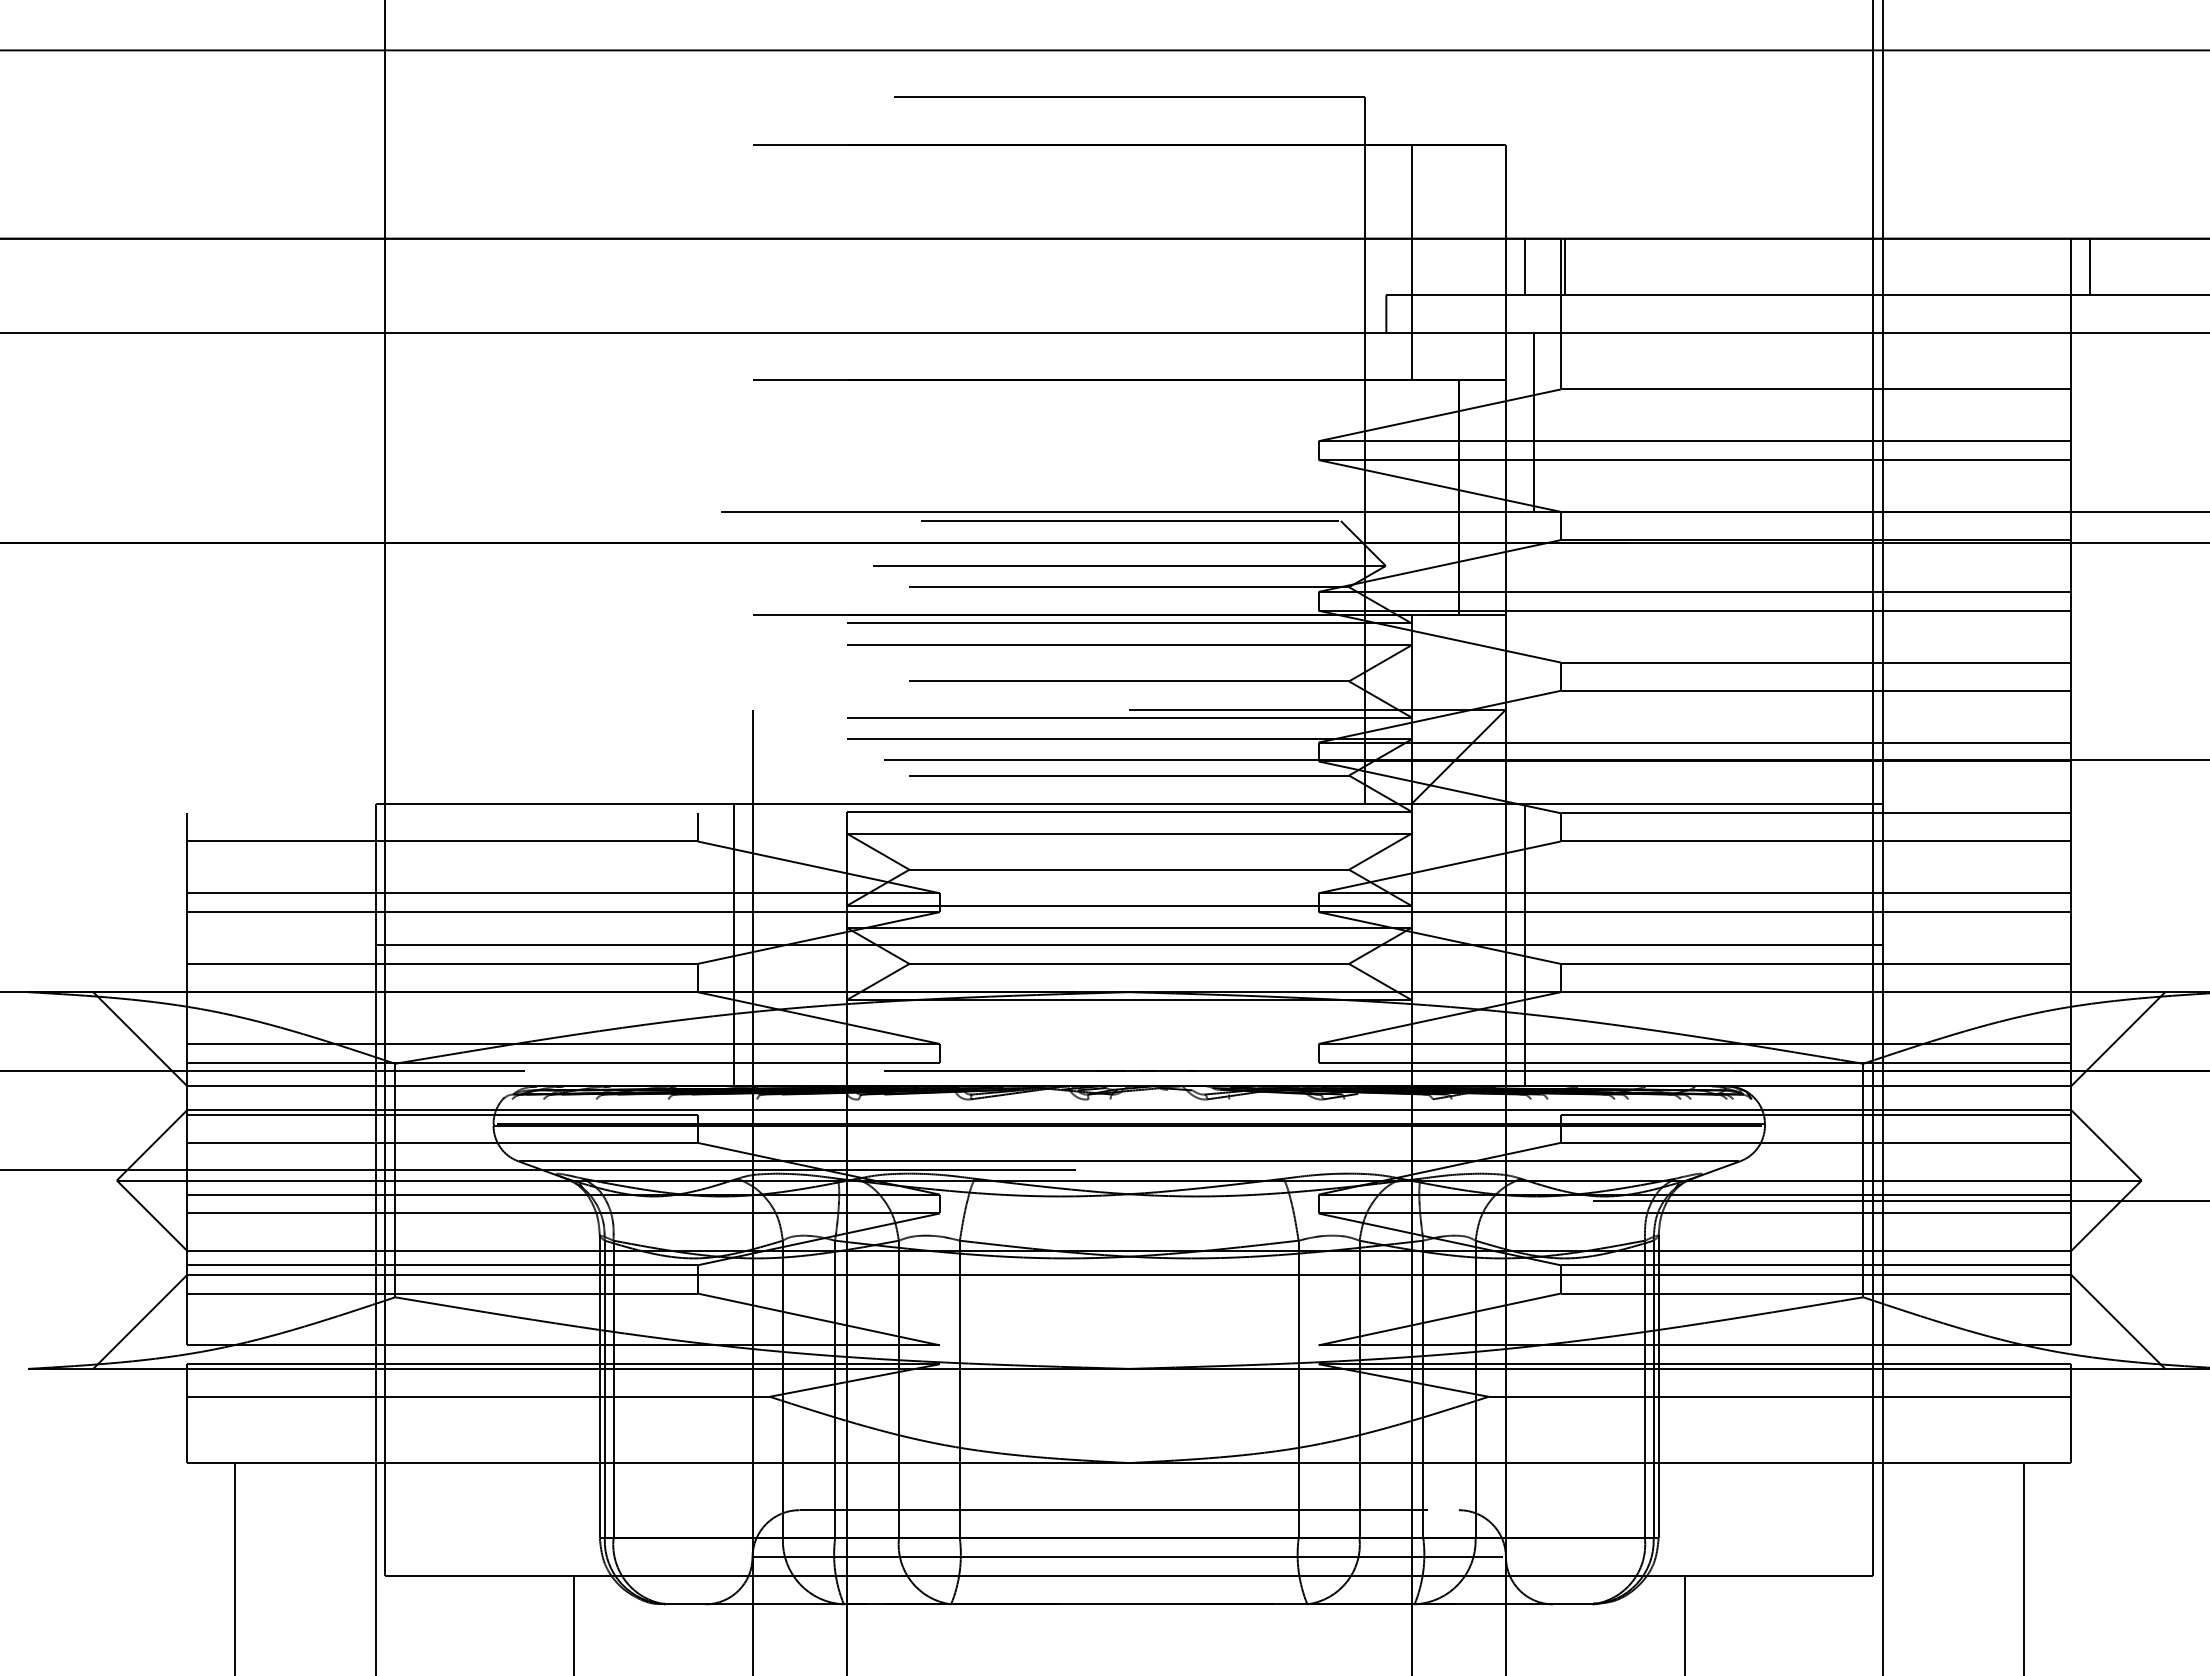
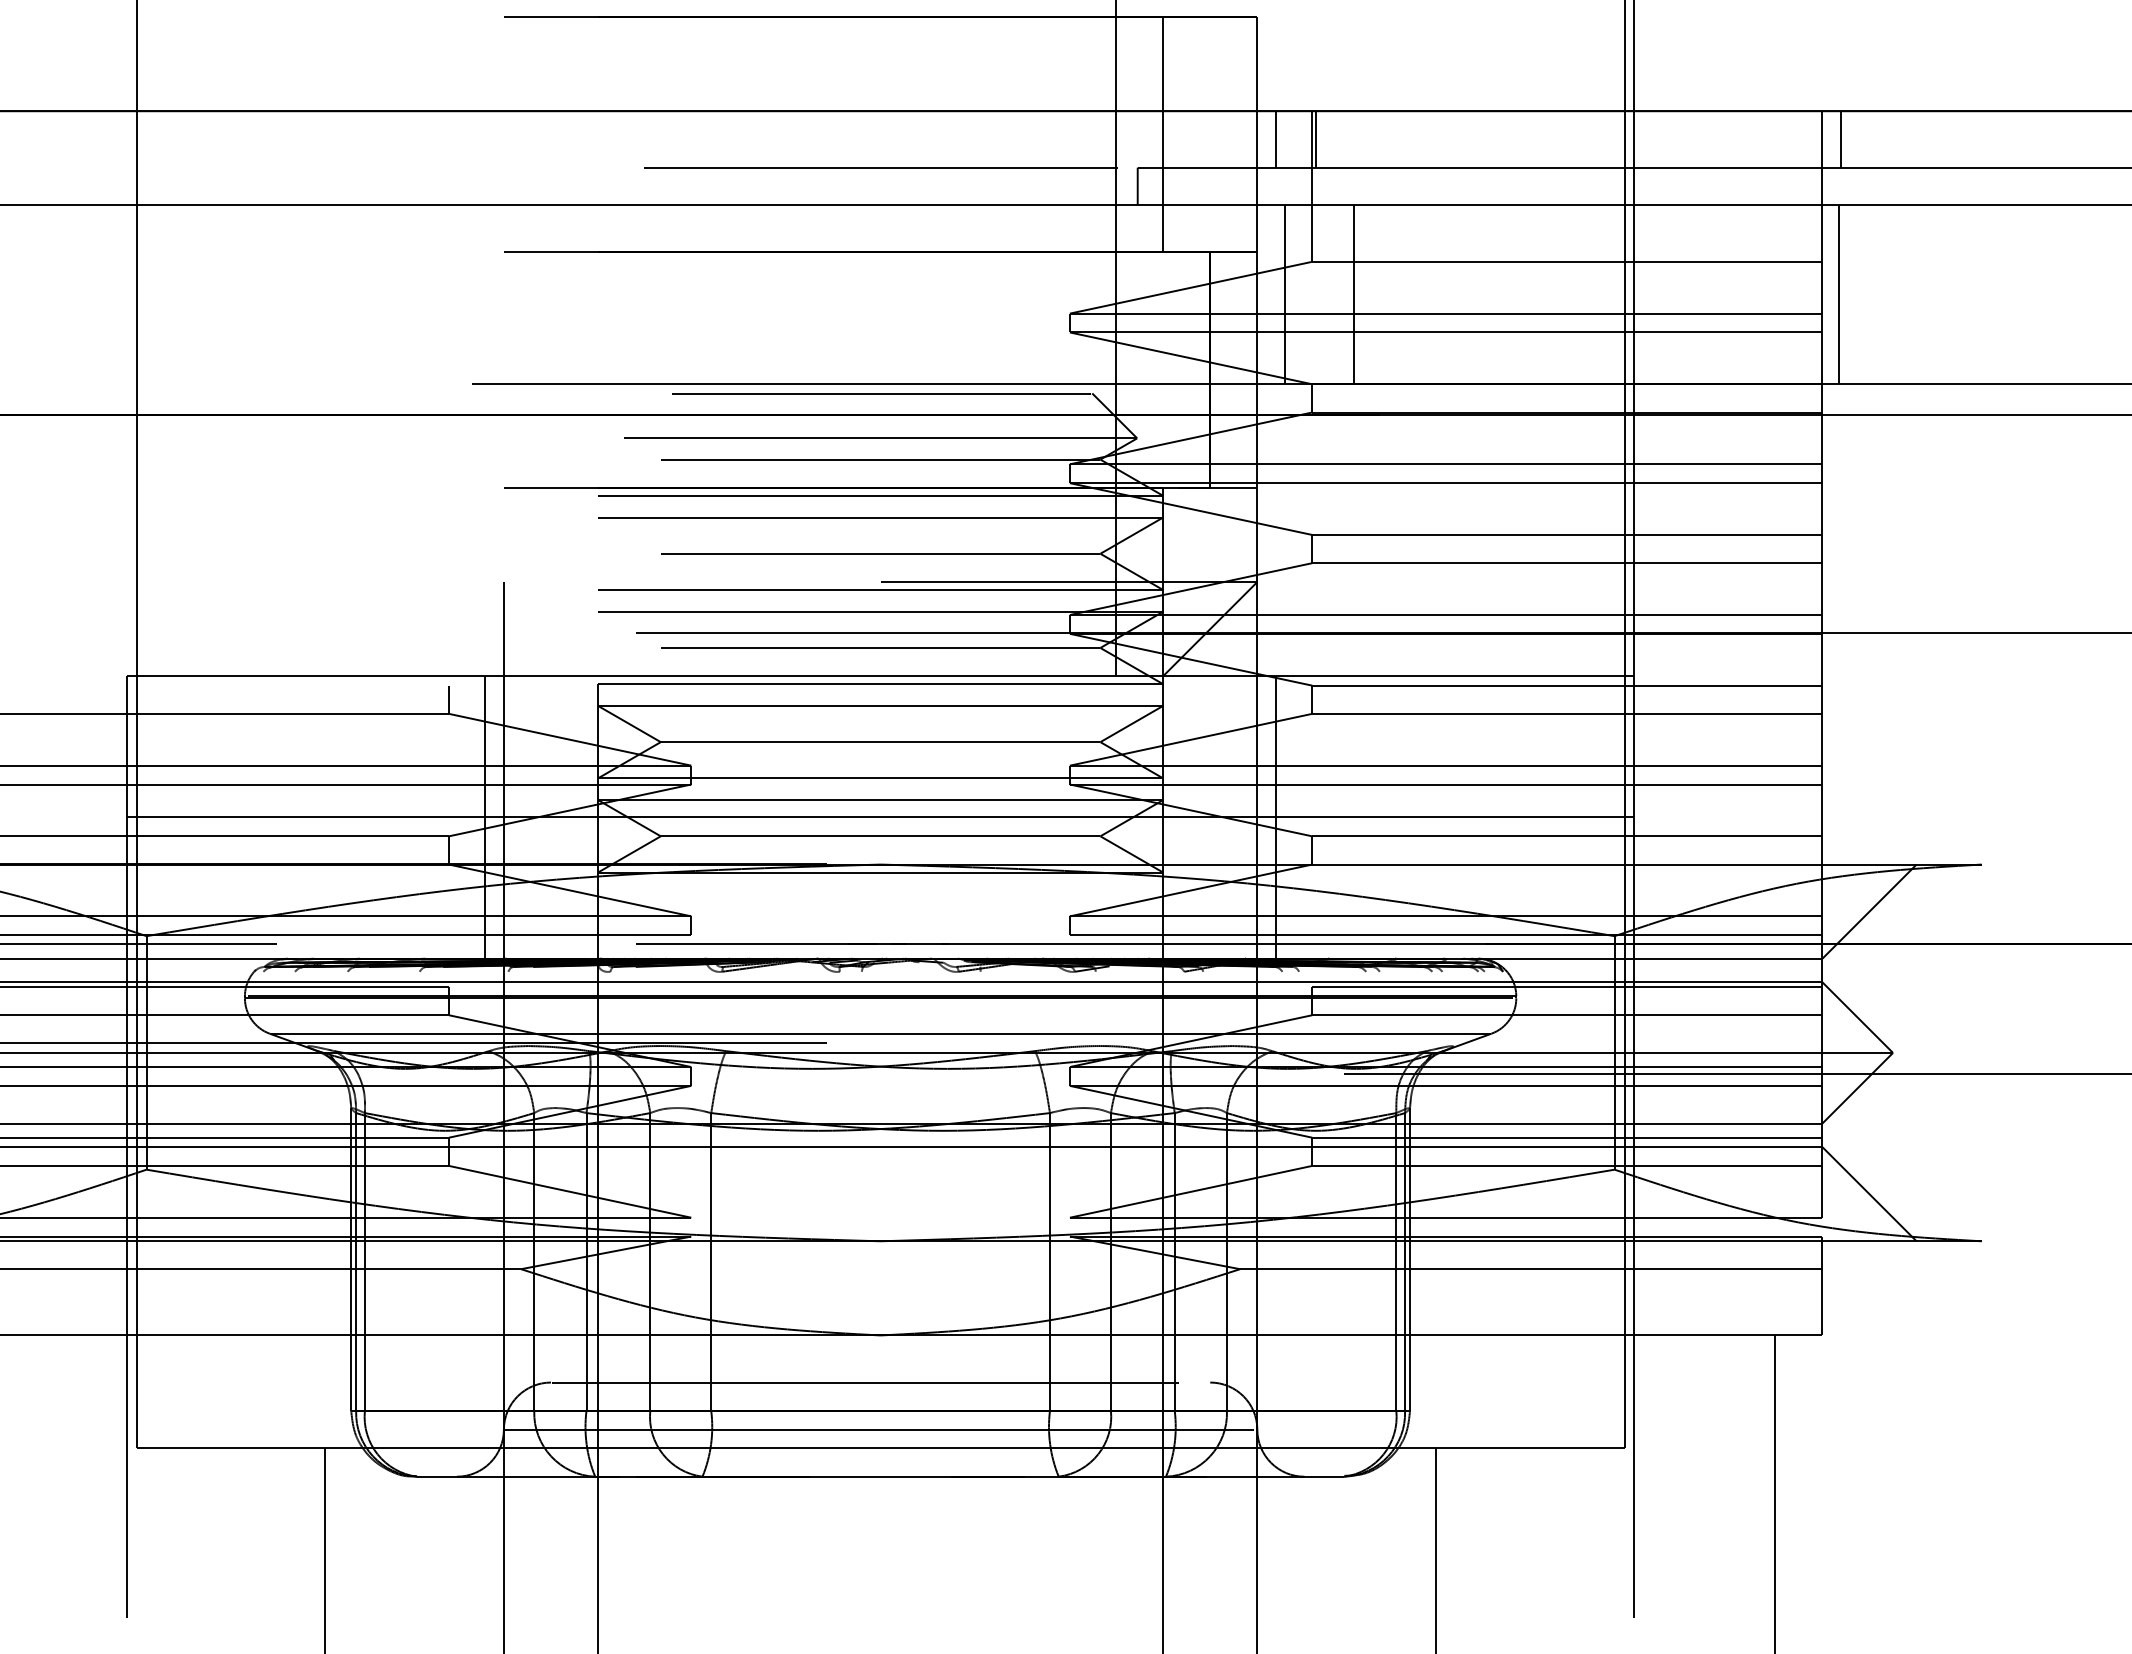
line: (1129, 295) -> (880, 167), added
line: (1602, 421) -> (1353, 293), added
line: (2087, 421) -> (1838, 293), added

